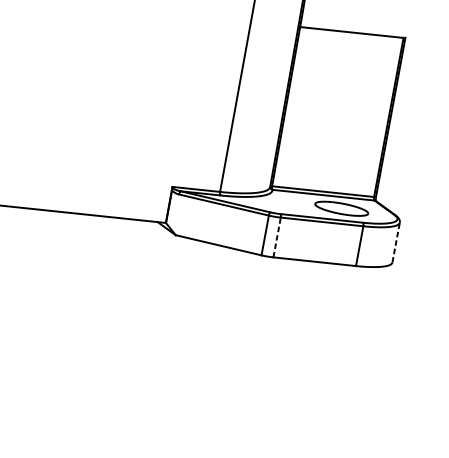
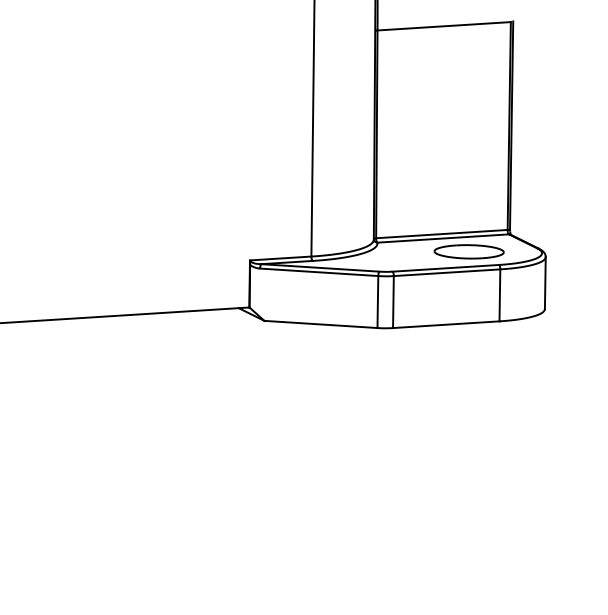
line: (277, 237) -> (393, 302), dashed -> solid
line: (396, 242) -> (545, 283), dashed -> solid

